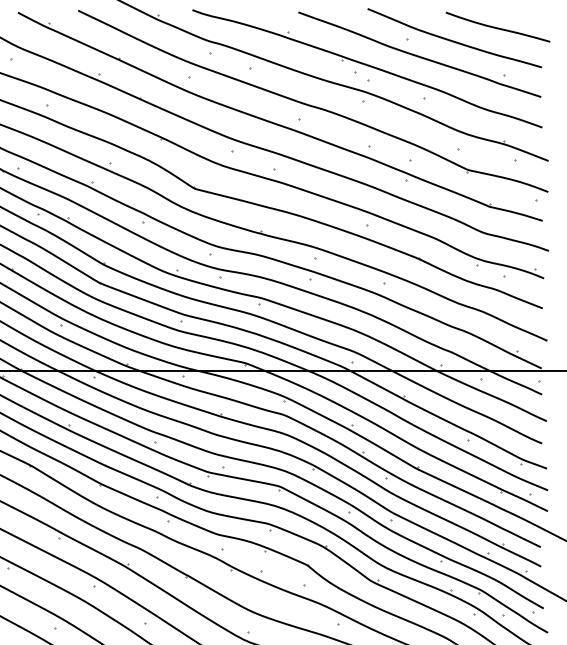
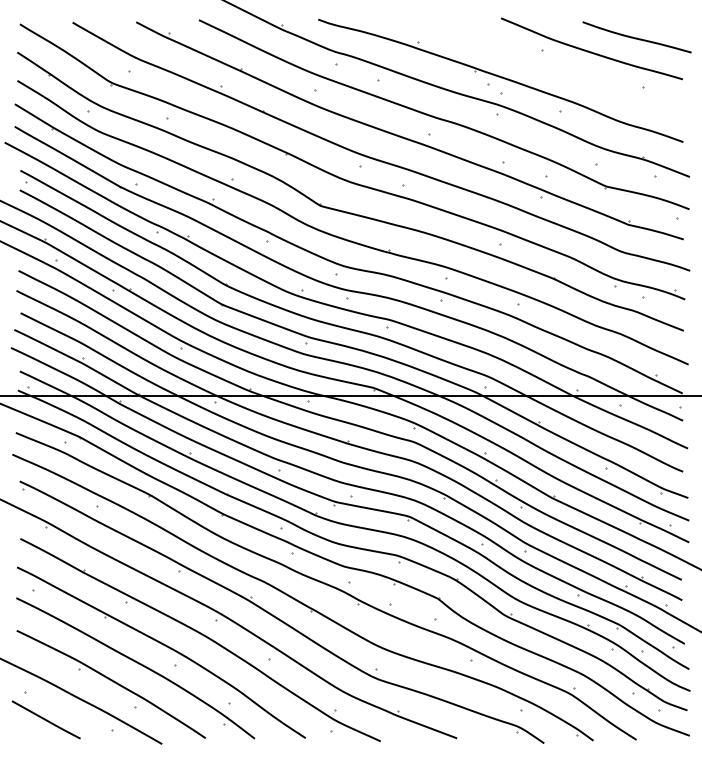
curve: (419, 56) -> (555, 67), removed

